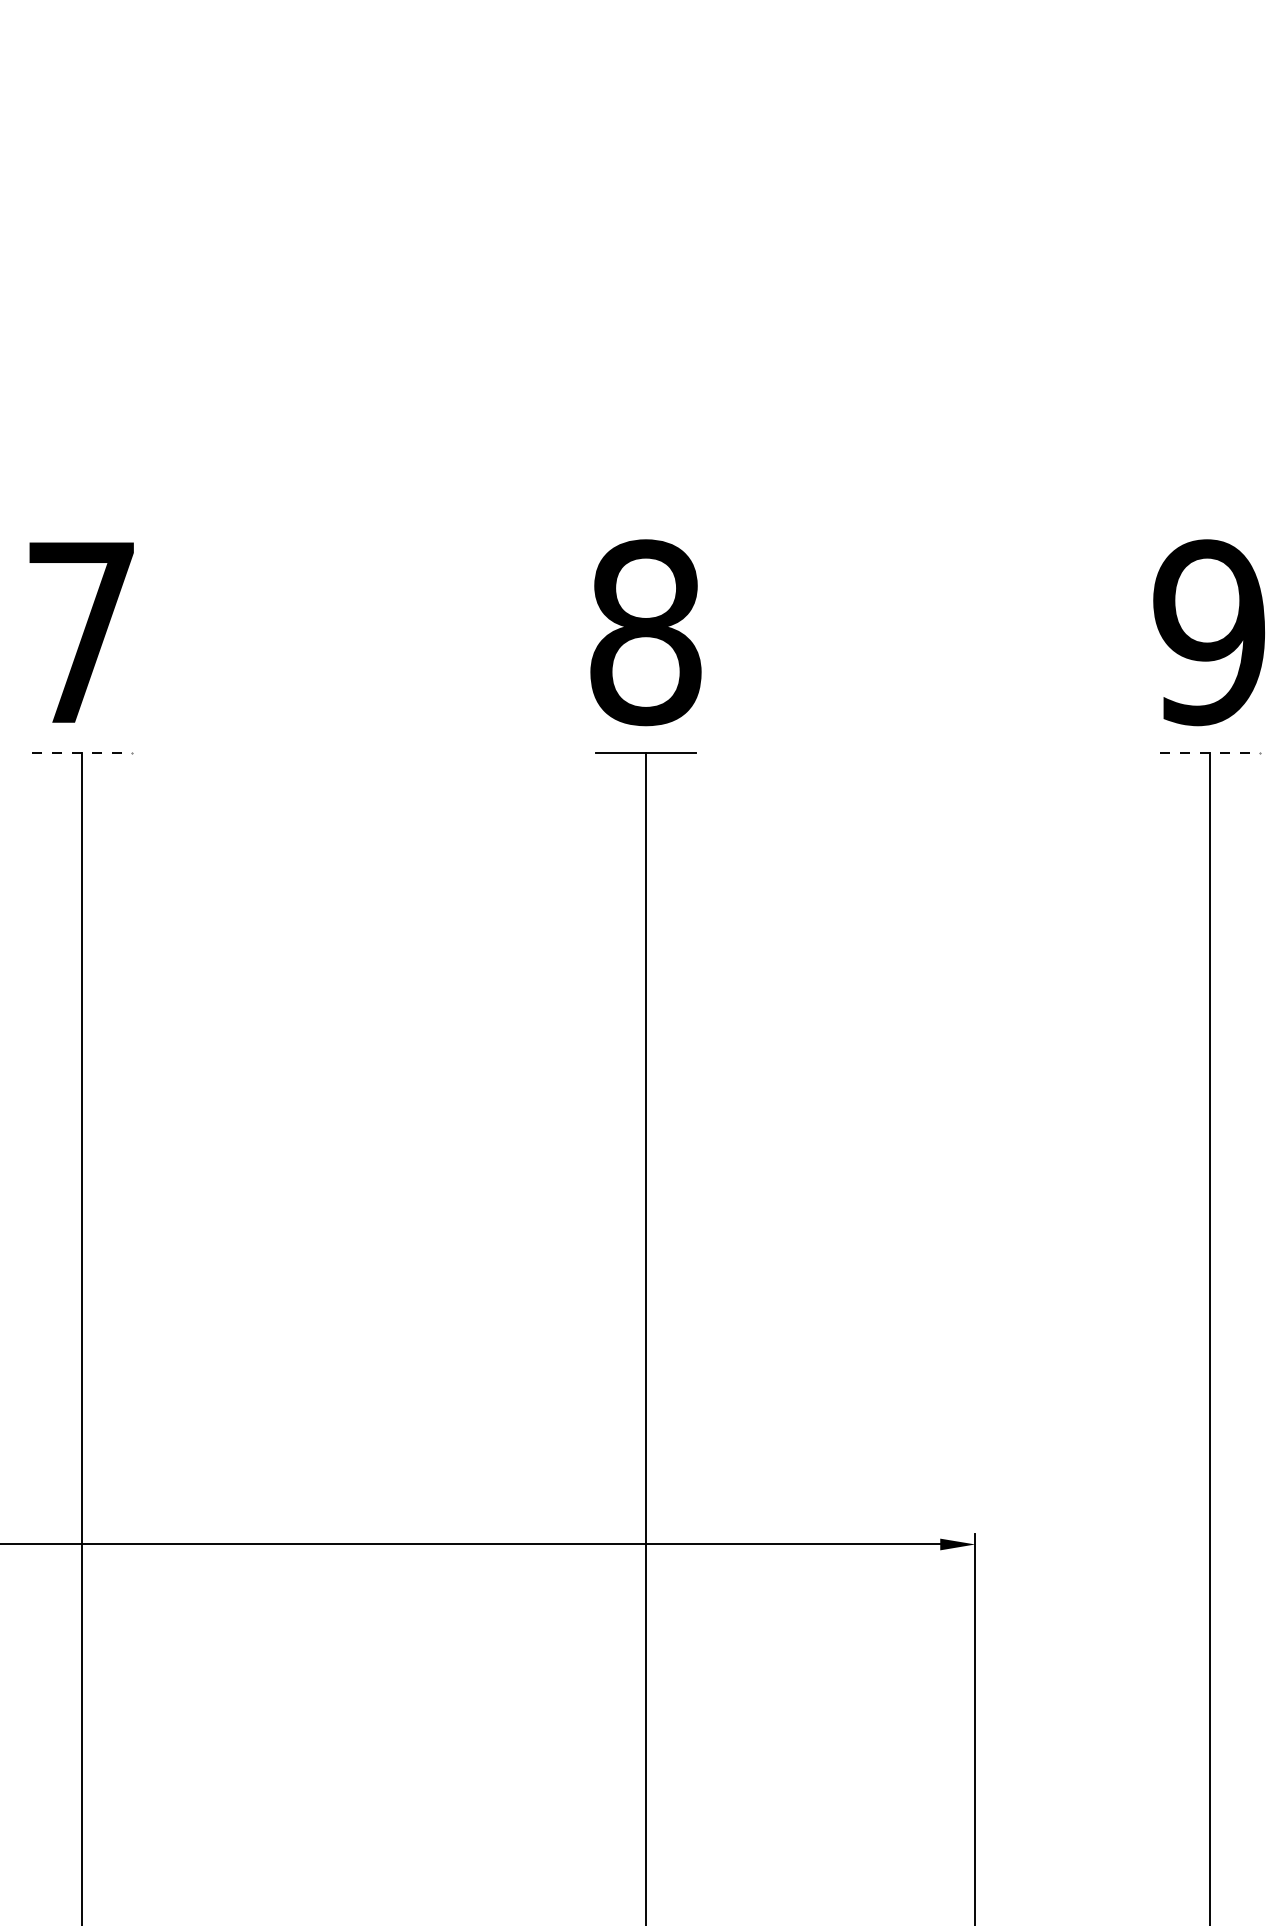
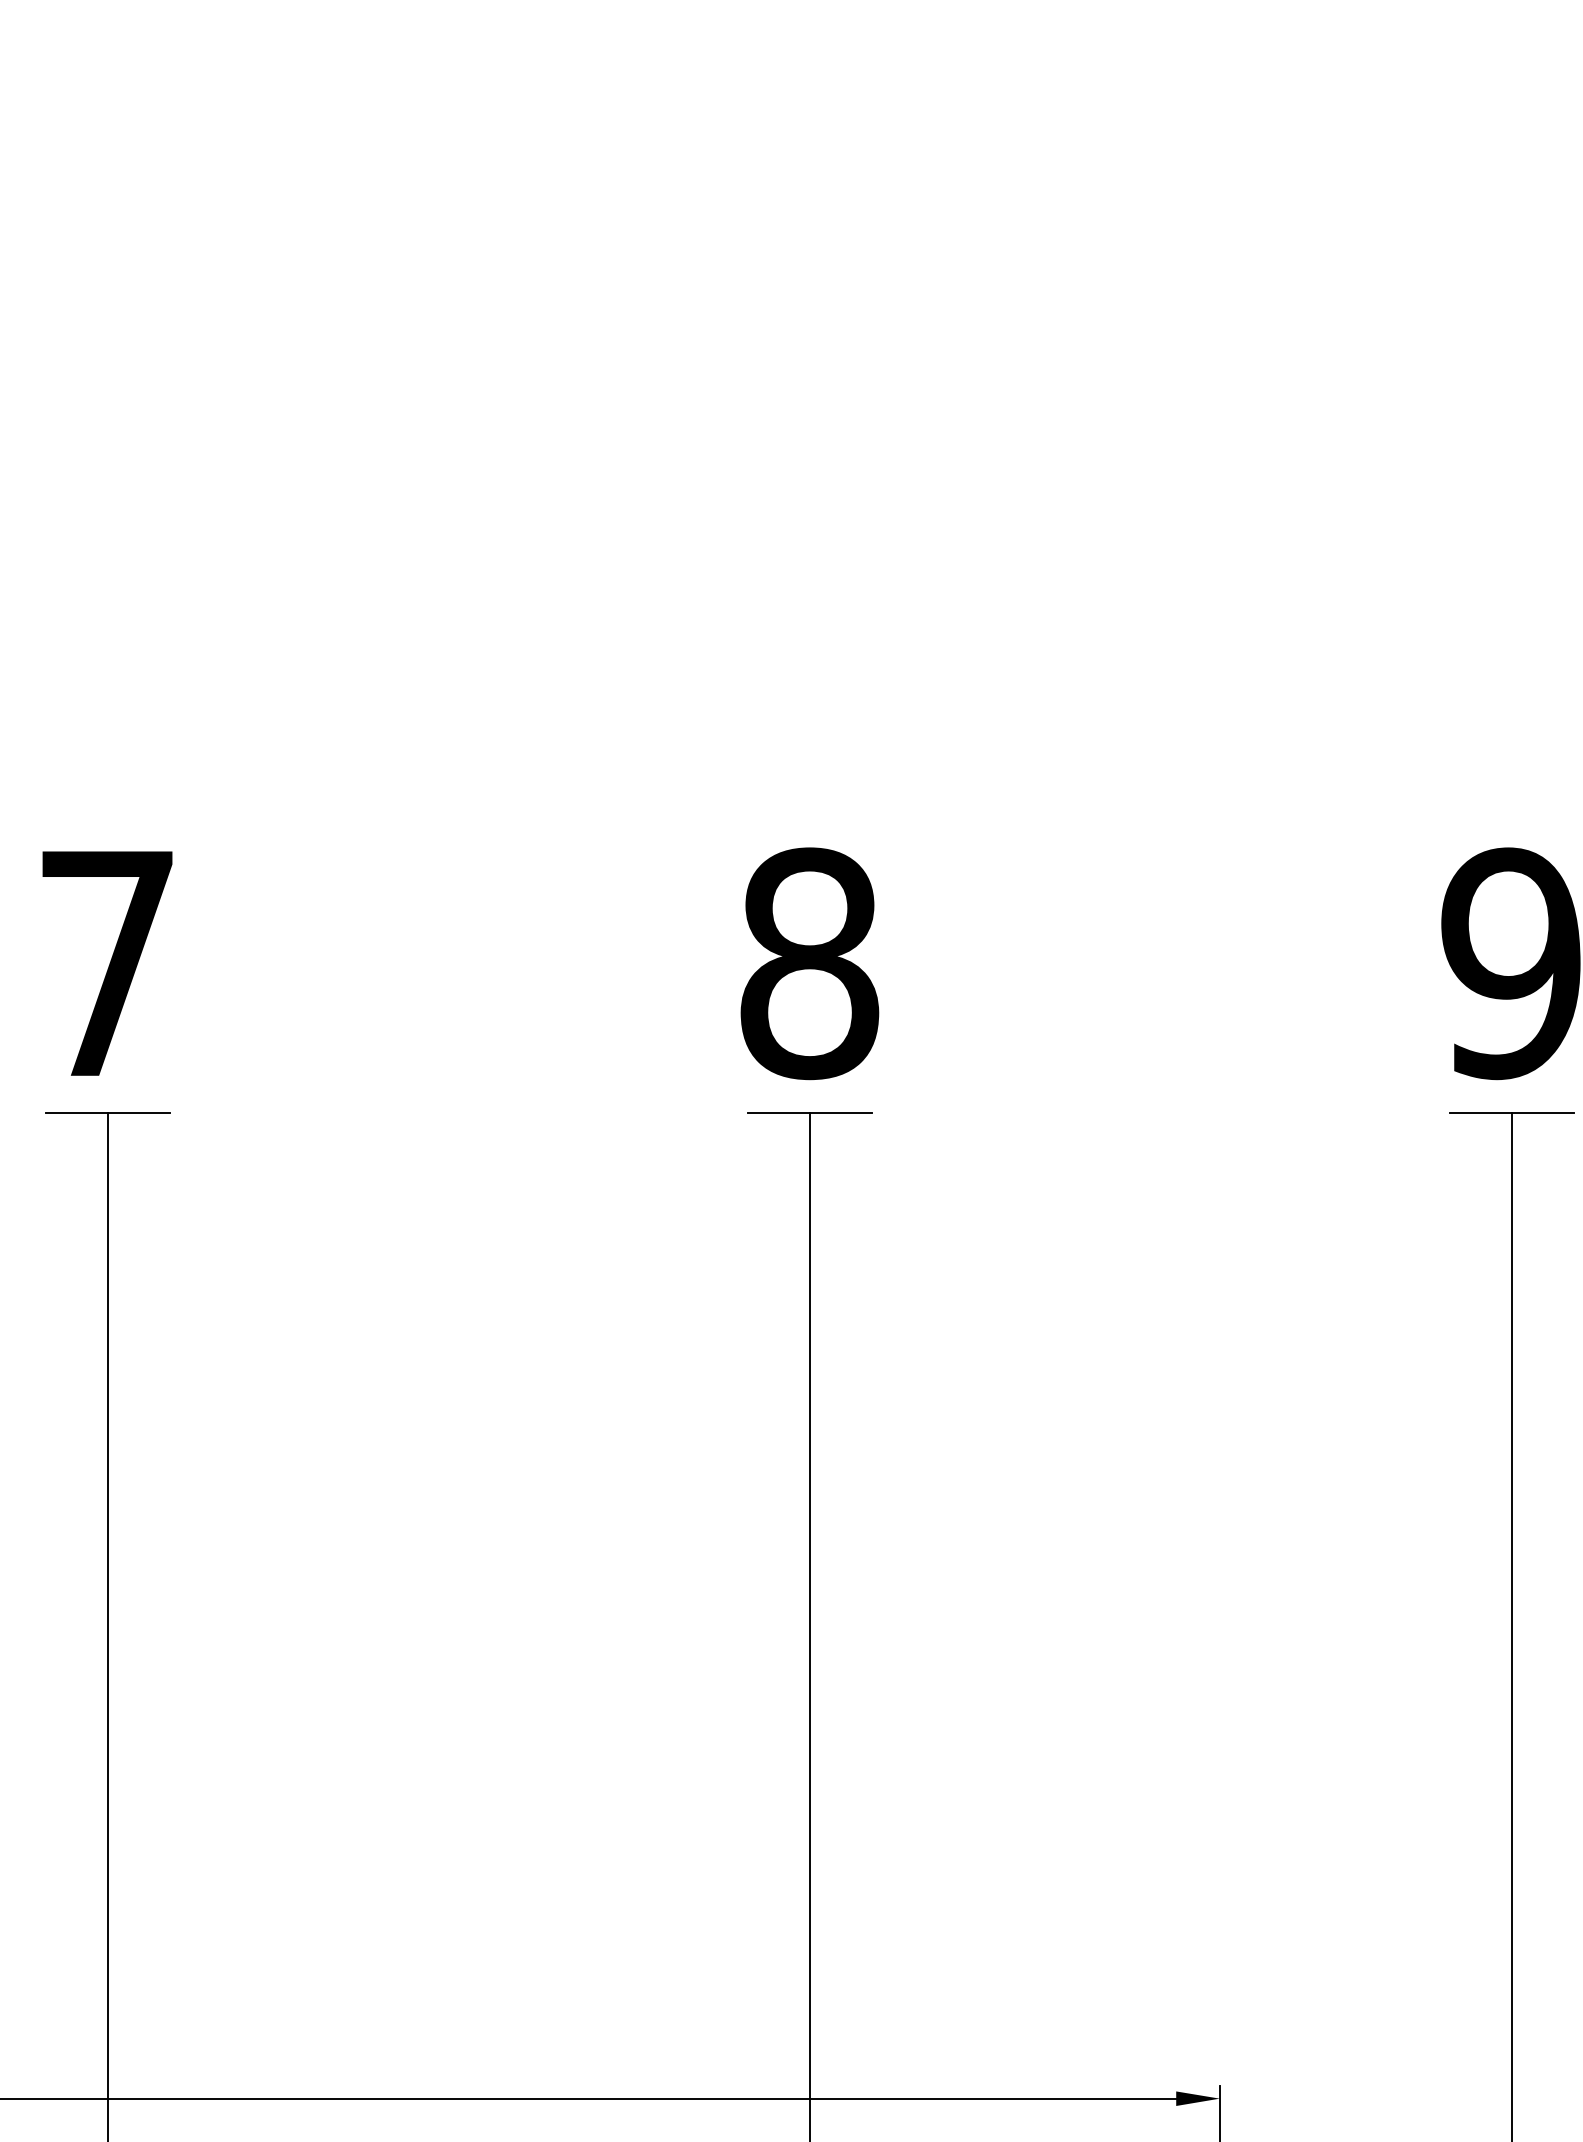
line: (82, 752) -> (108, 1112), dashed -> solid
line: (1210, 752) -> (1512, 1112), dashed -> solid

